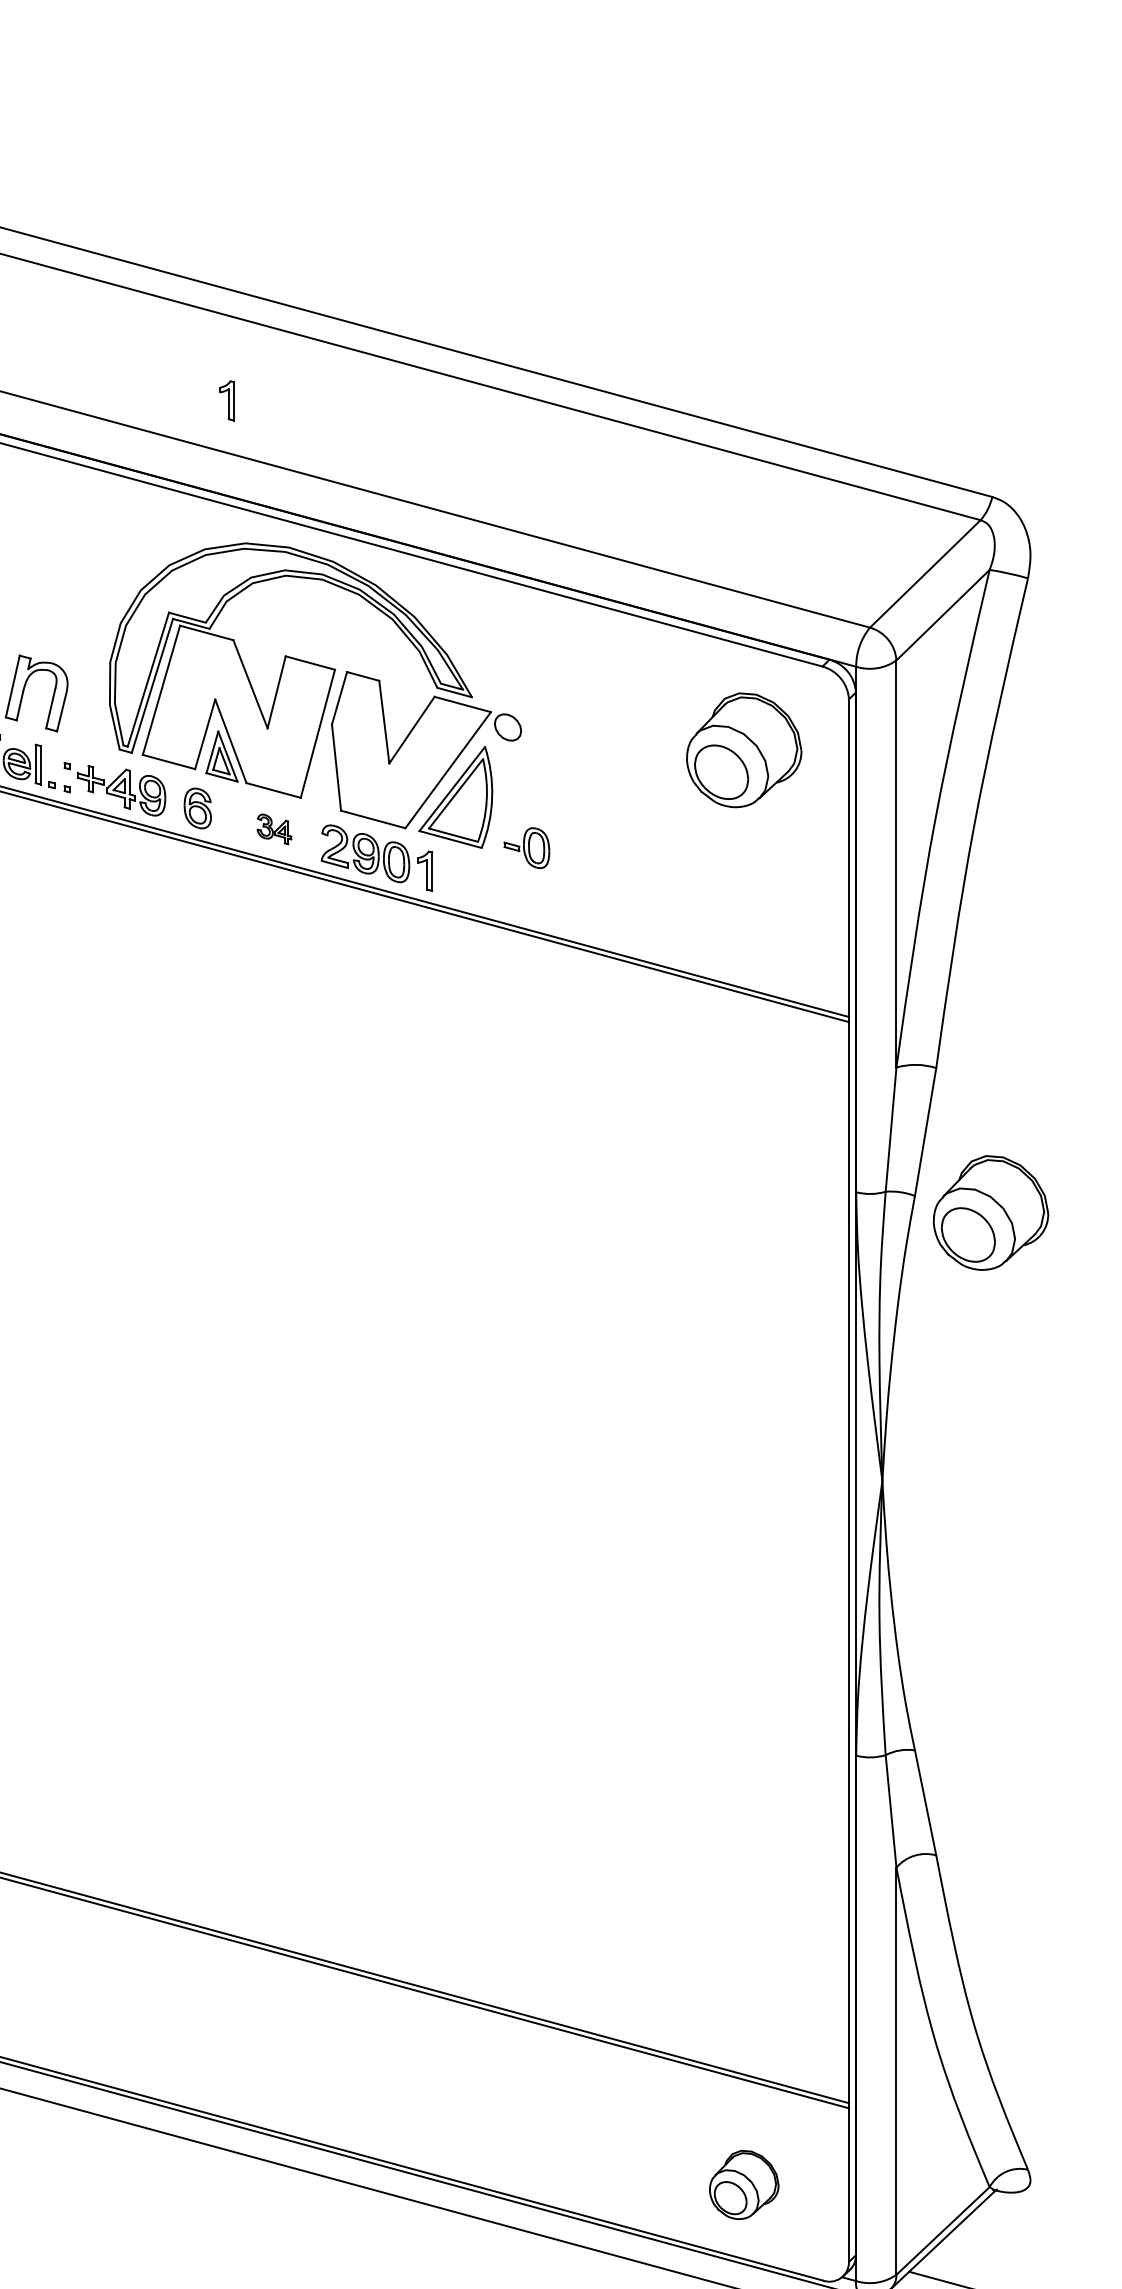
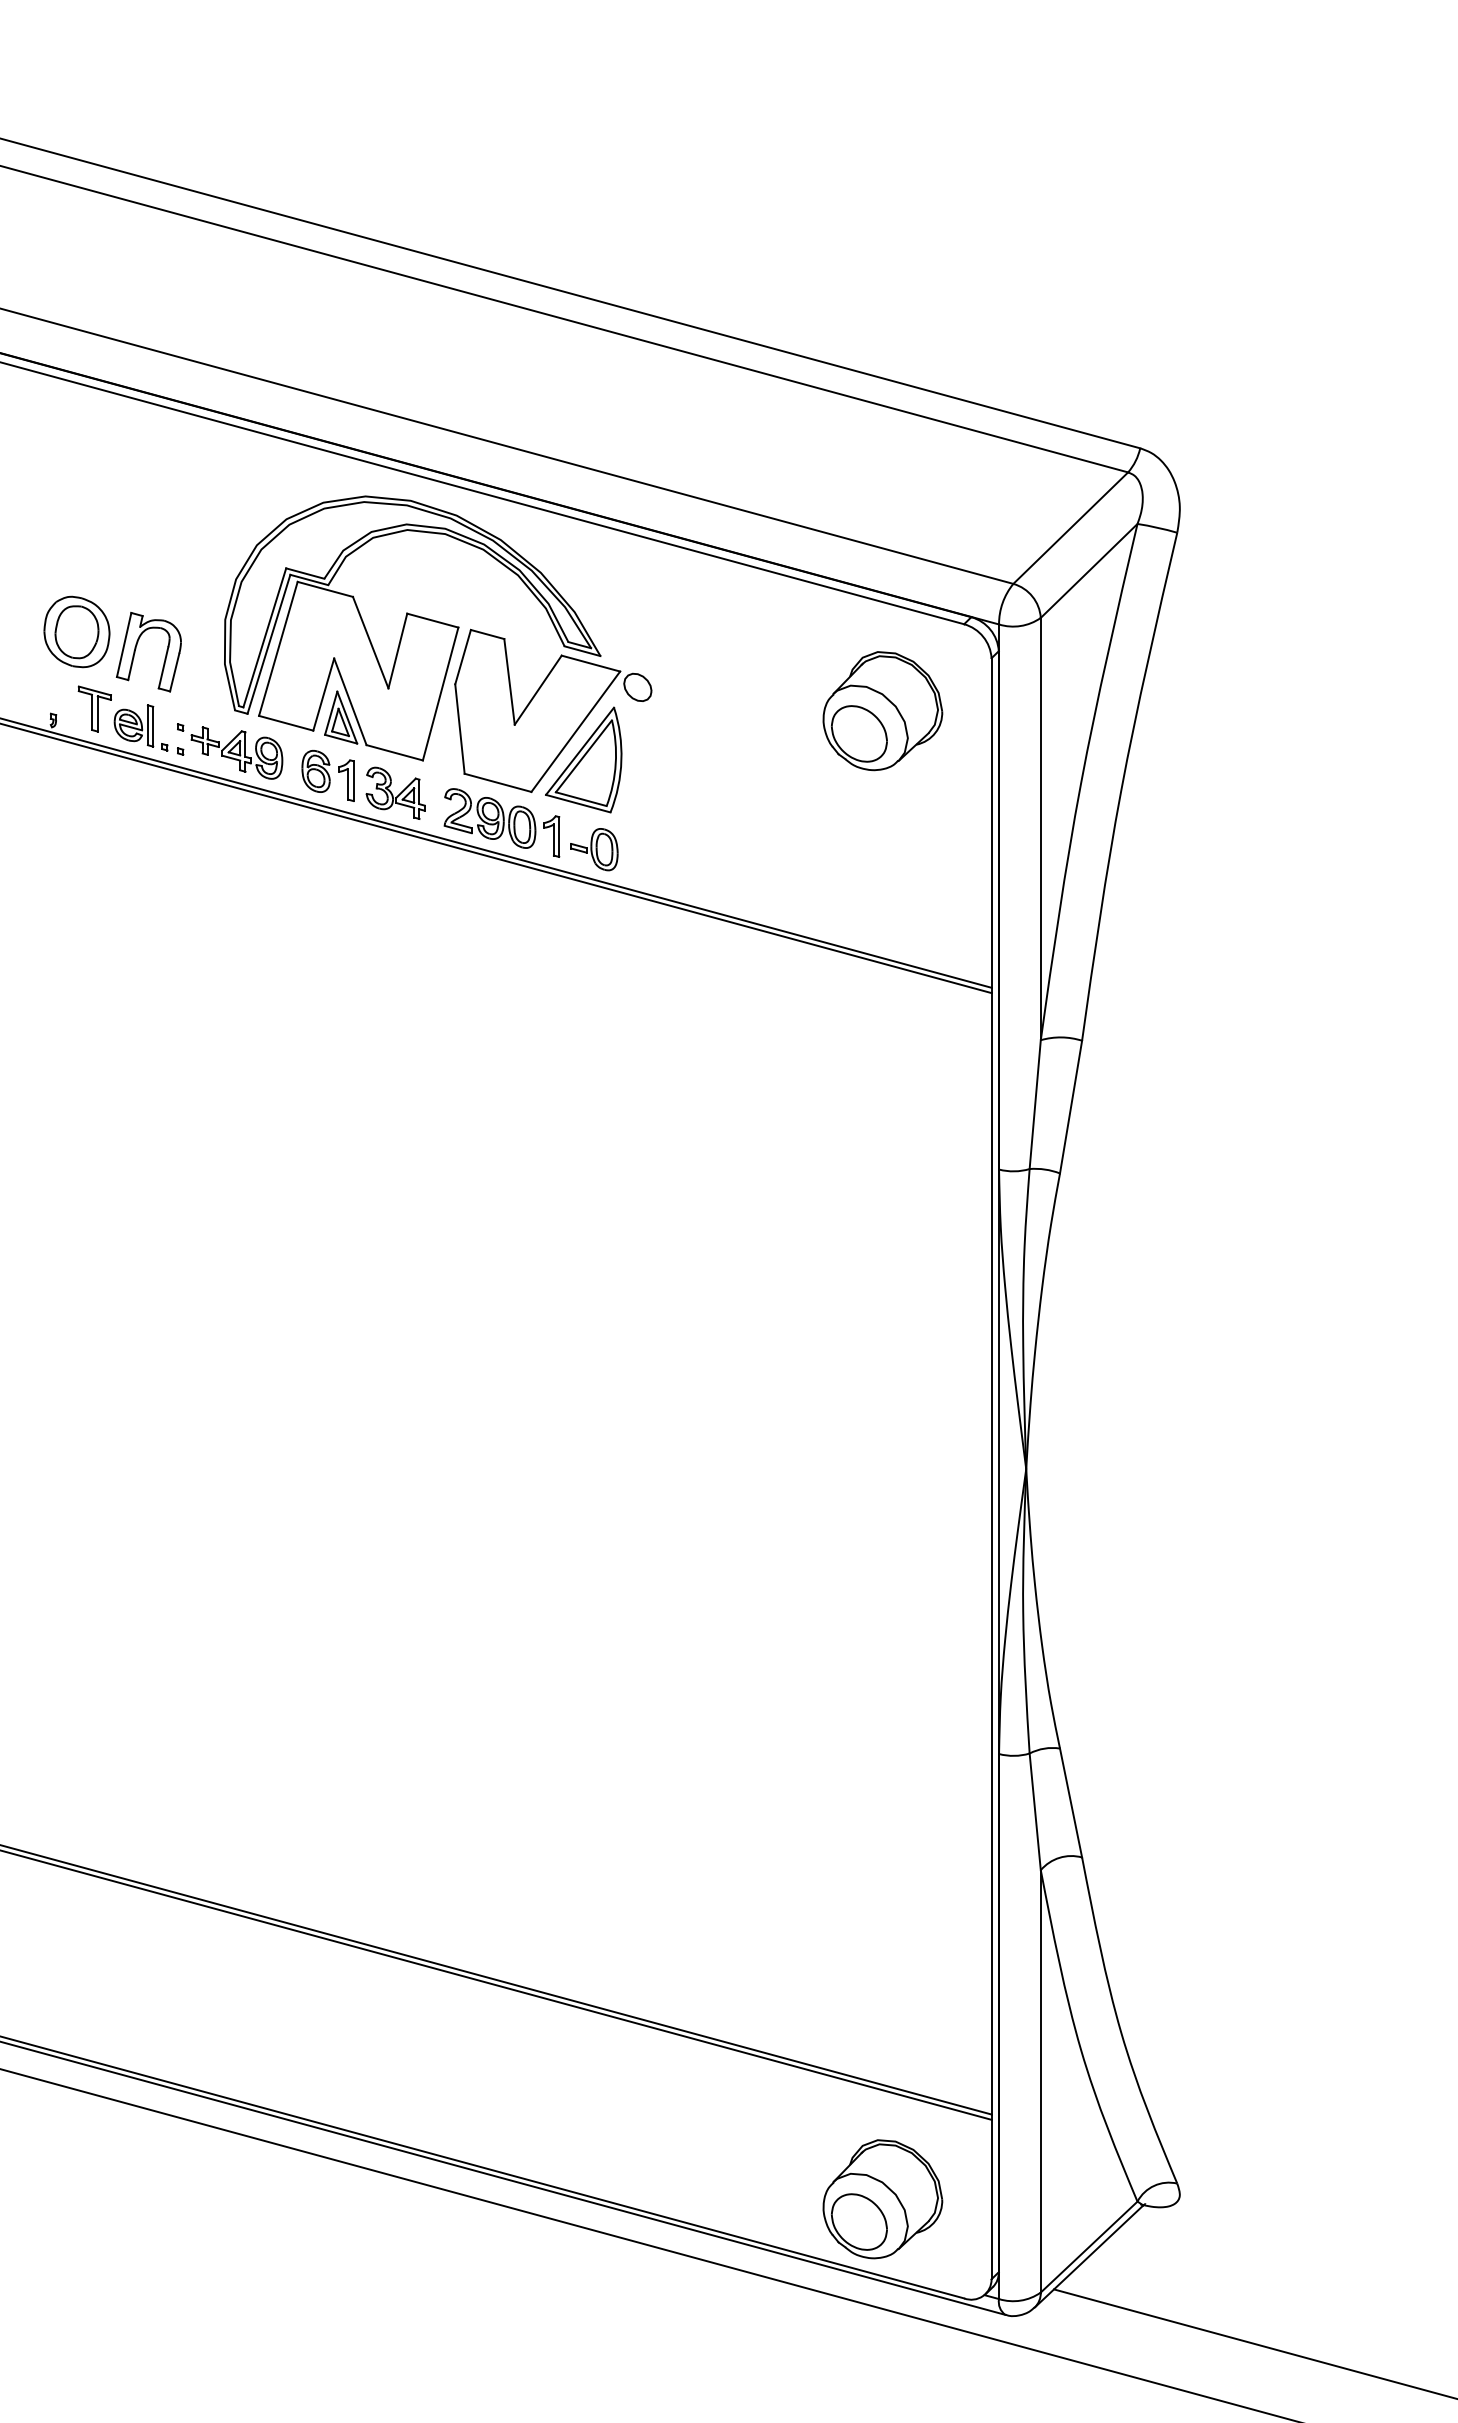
part: (227, 400) -> (346, 780), moved
part: (274, 828) -> (395, 792), size x1.67
part: (526, 848) -> (594, 849), moved
part: (990, 1213) -> (1138, 1191), removed
part: (743, 2185) -> (882, 2199), size x1.67

